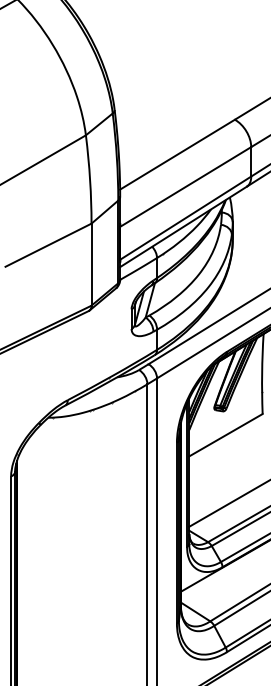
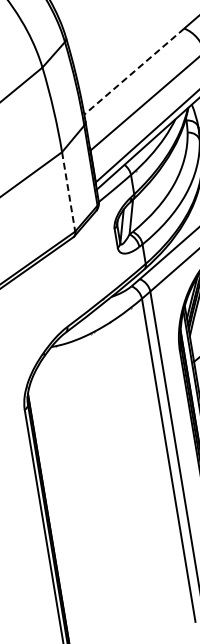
line: (177, 154) -> (134, 71), solid -> dashed
line: (91, 265) -> (68, 192), solid -> dashed

